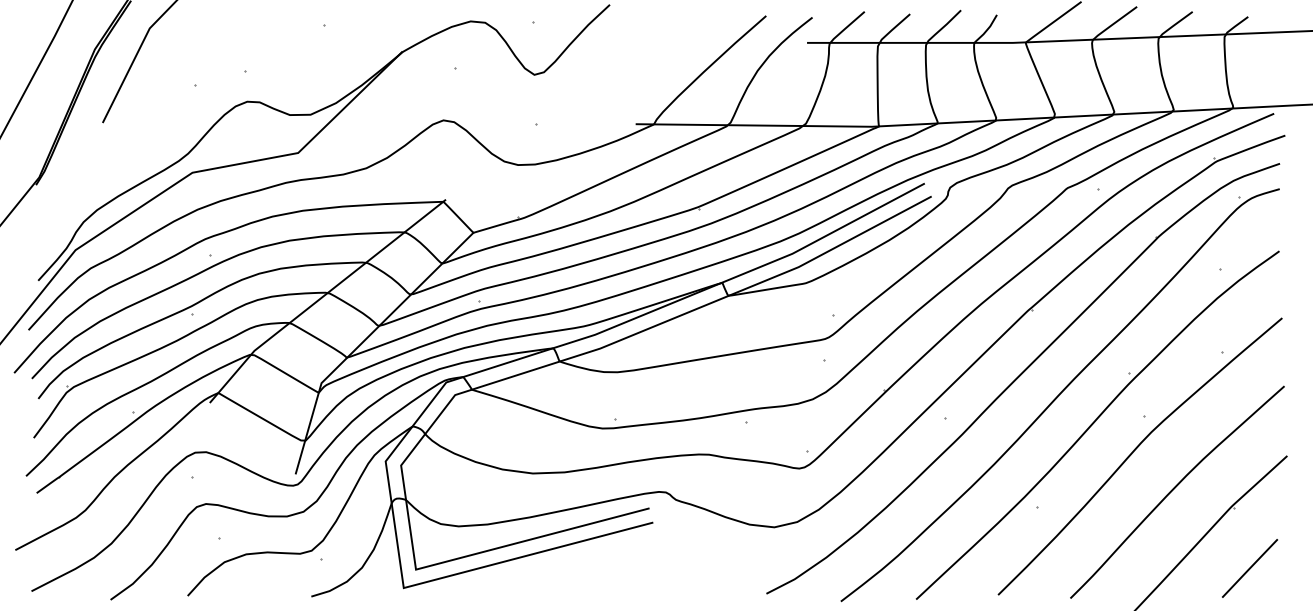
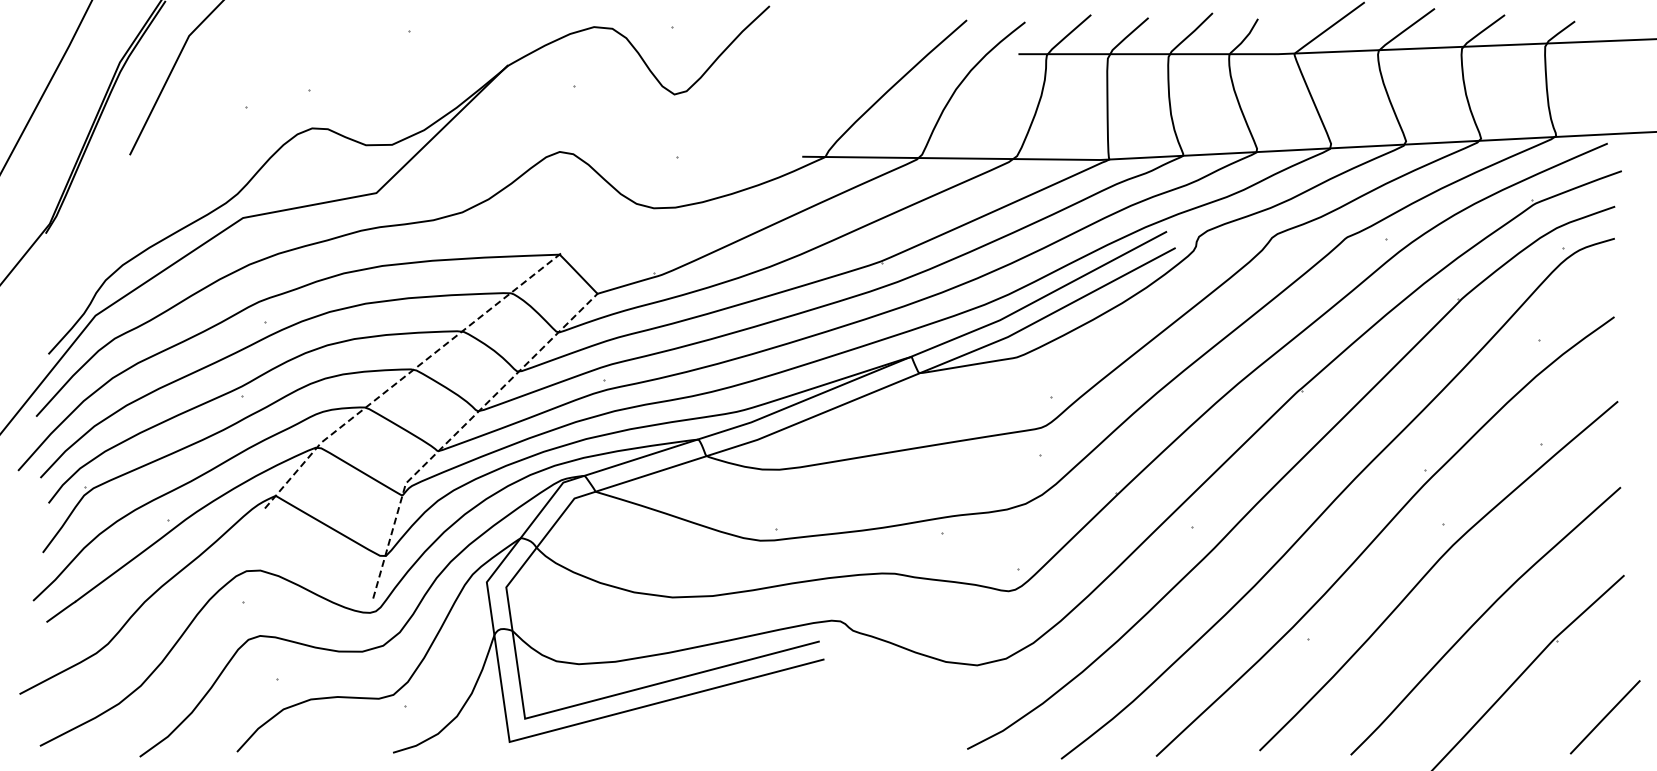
line: (322, 296) -> (407, 374), solid -> dashed
line: (364, 341) -> (459, 430), solid -> dashed
line: (1249, 568) -> (1604, 717), moved

